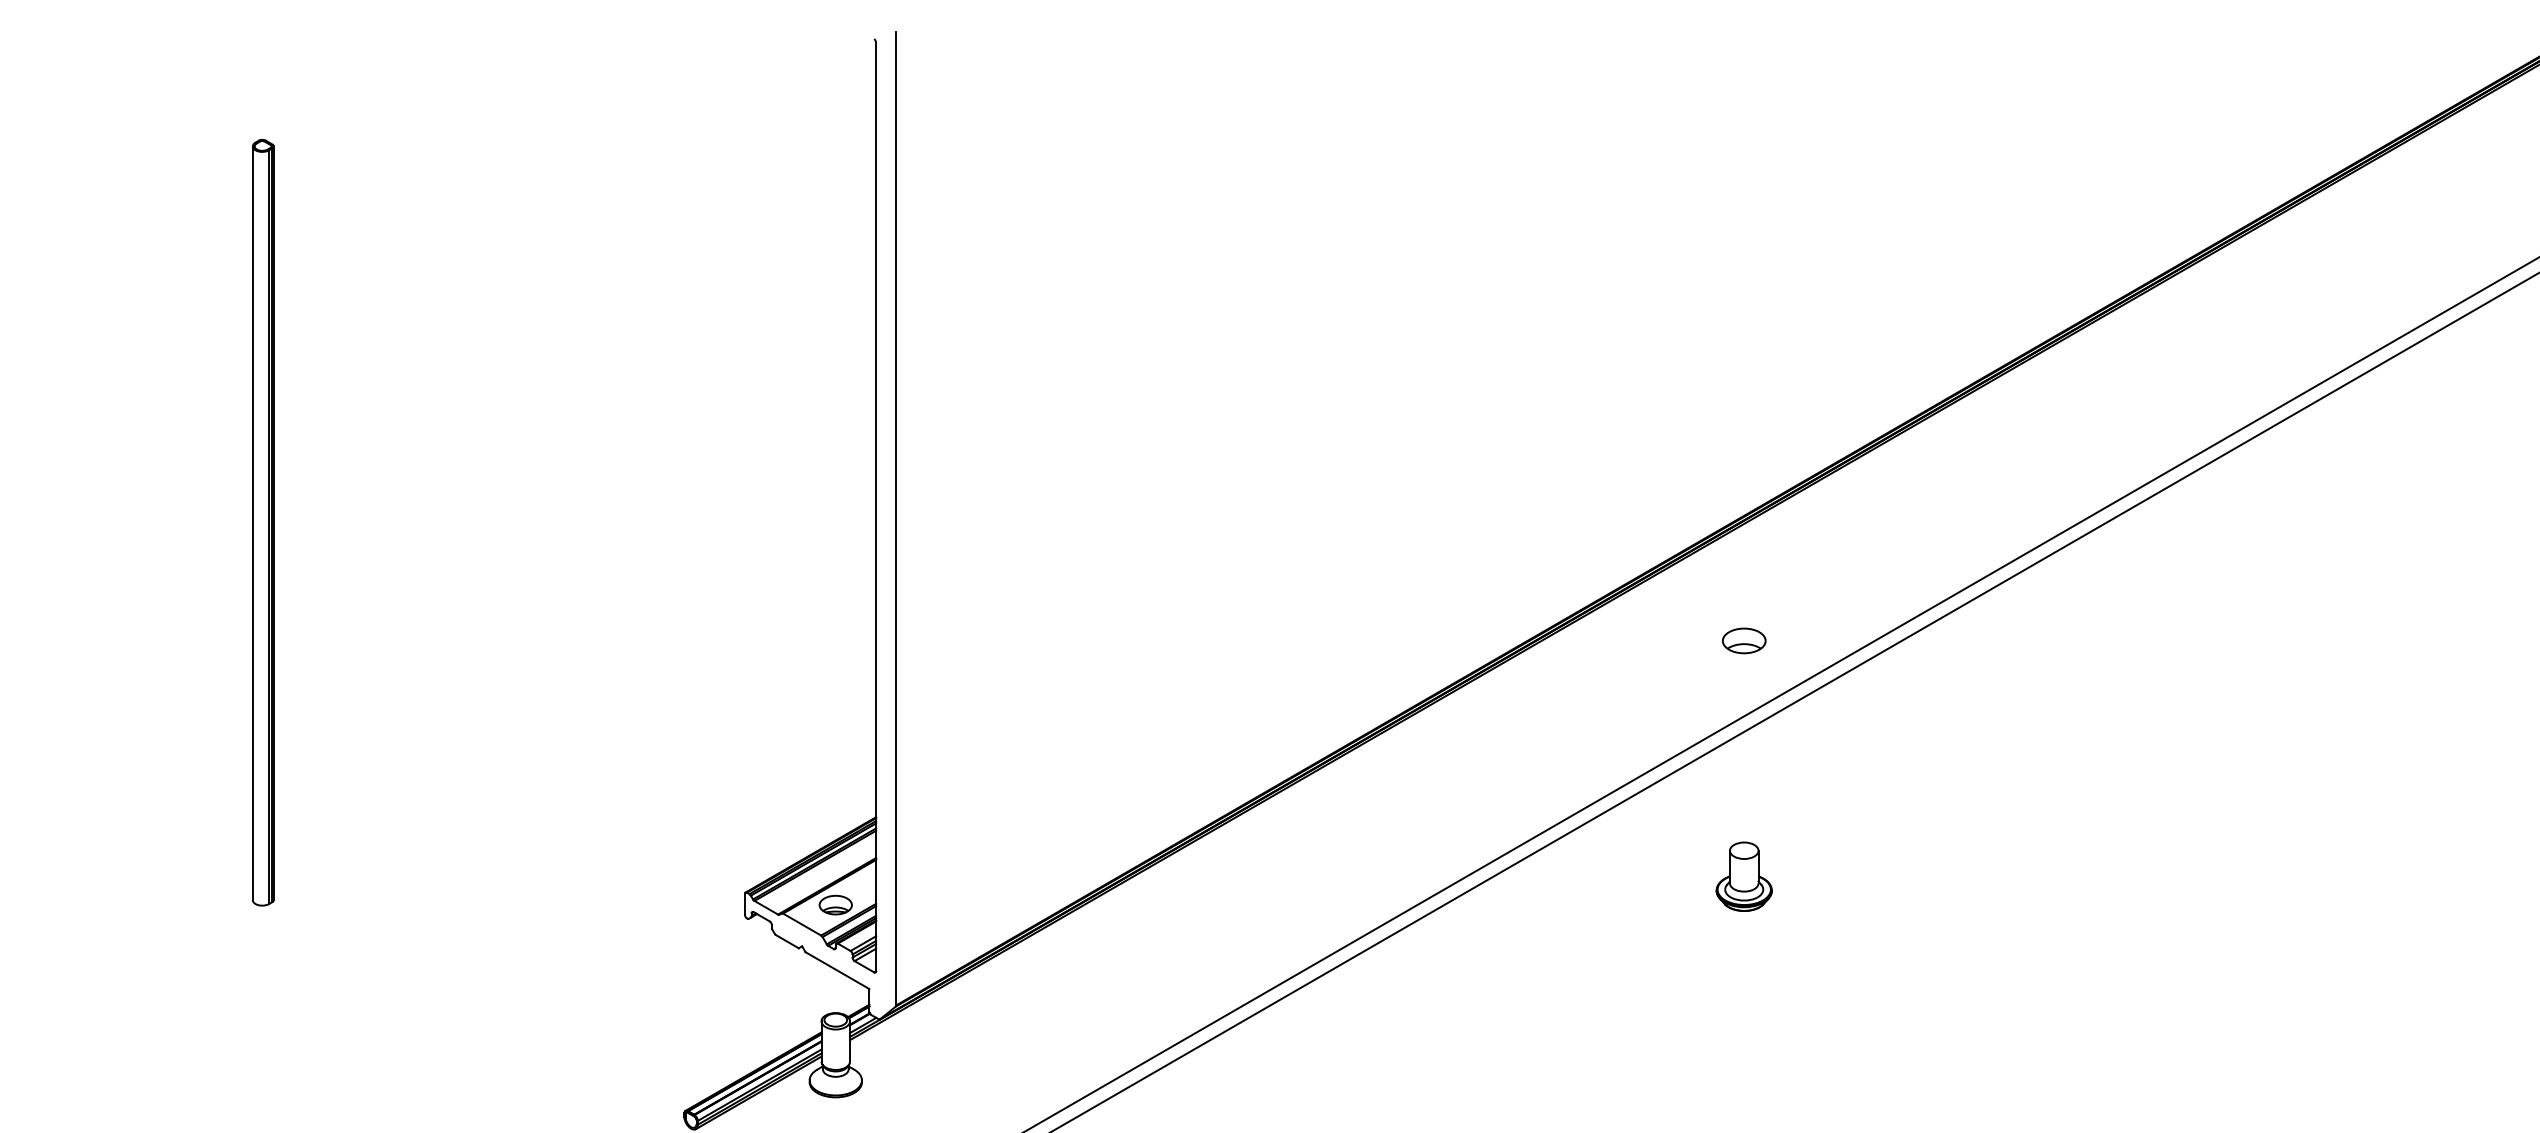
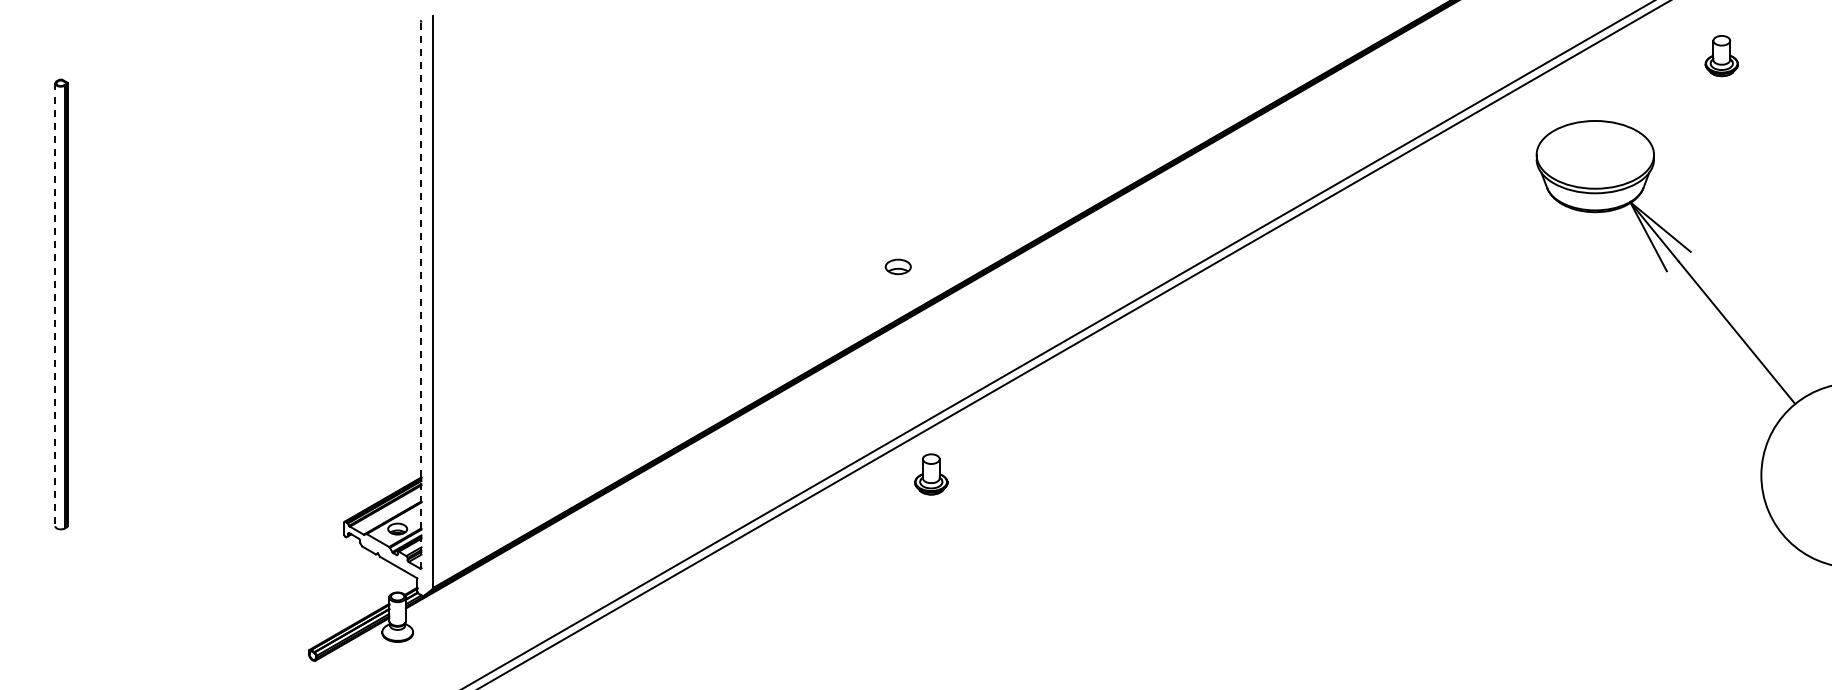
line: (876, 507) -> (421, 295), solid -> dashed
line: (253, 524) -> (55, 305), solid -> dashed
part: (1742, 640) -> (897, 266), moved
part: (1744, 876) -> (931, 474), moved

